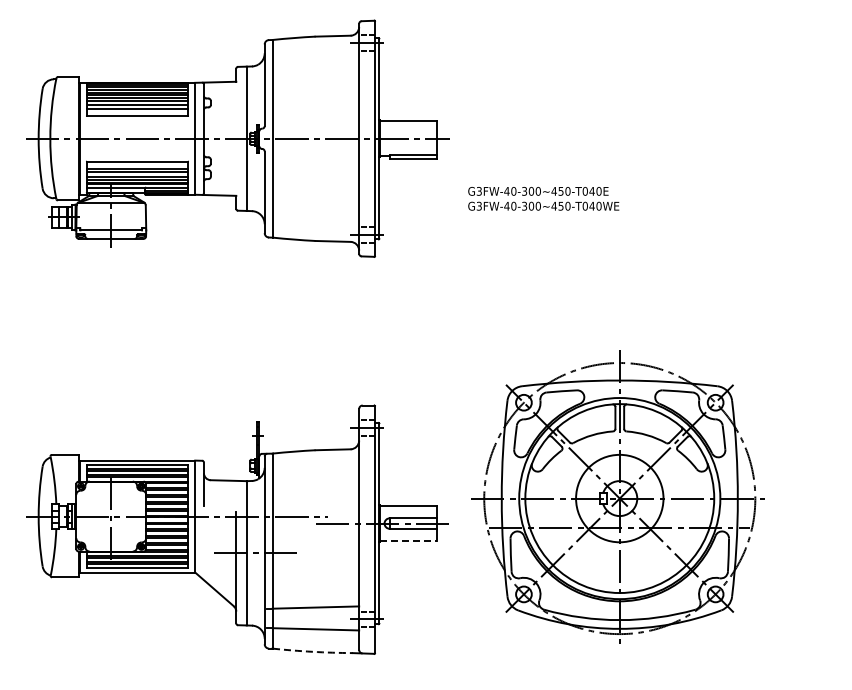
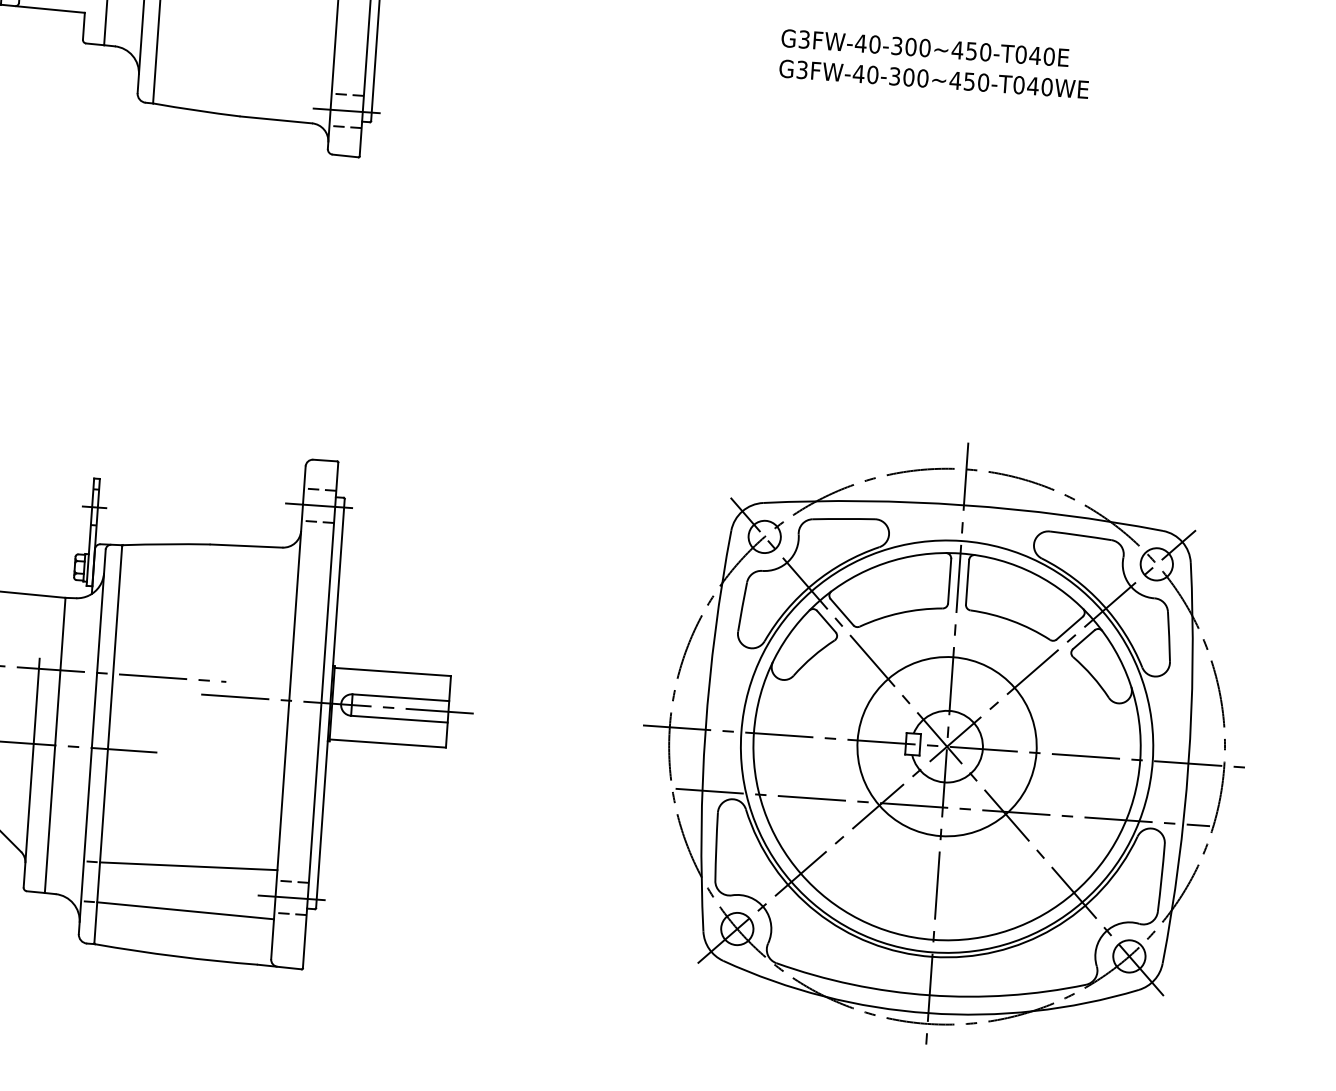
text: (543, 198) -> (934, 63), moved
part: (617, 496) -> (942, 742), moved
line: (409, 541) -> (389, 744), dashed -> solid
arc: (312, 651) -> (175, 955), dashed -> solid

